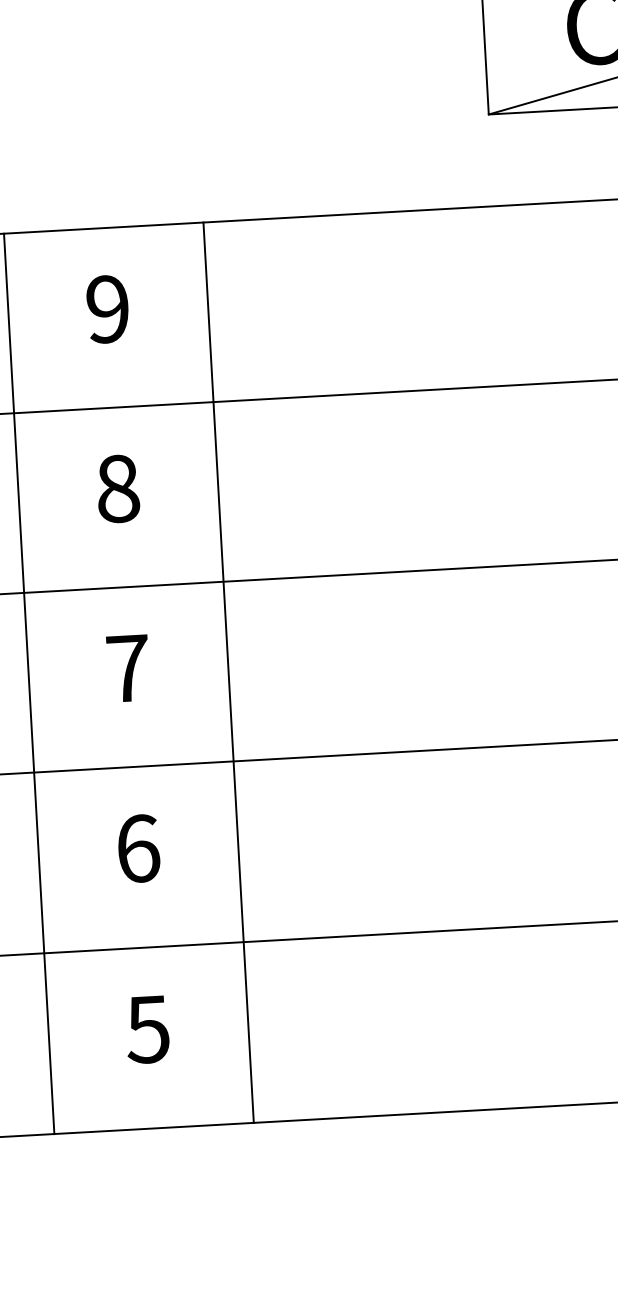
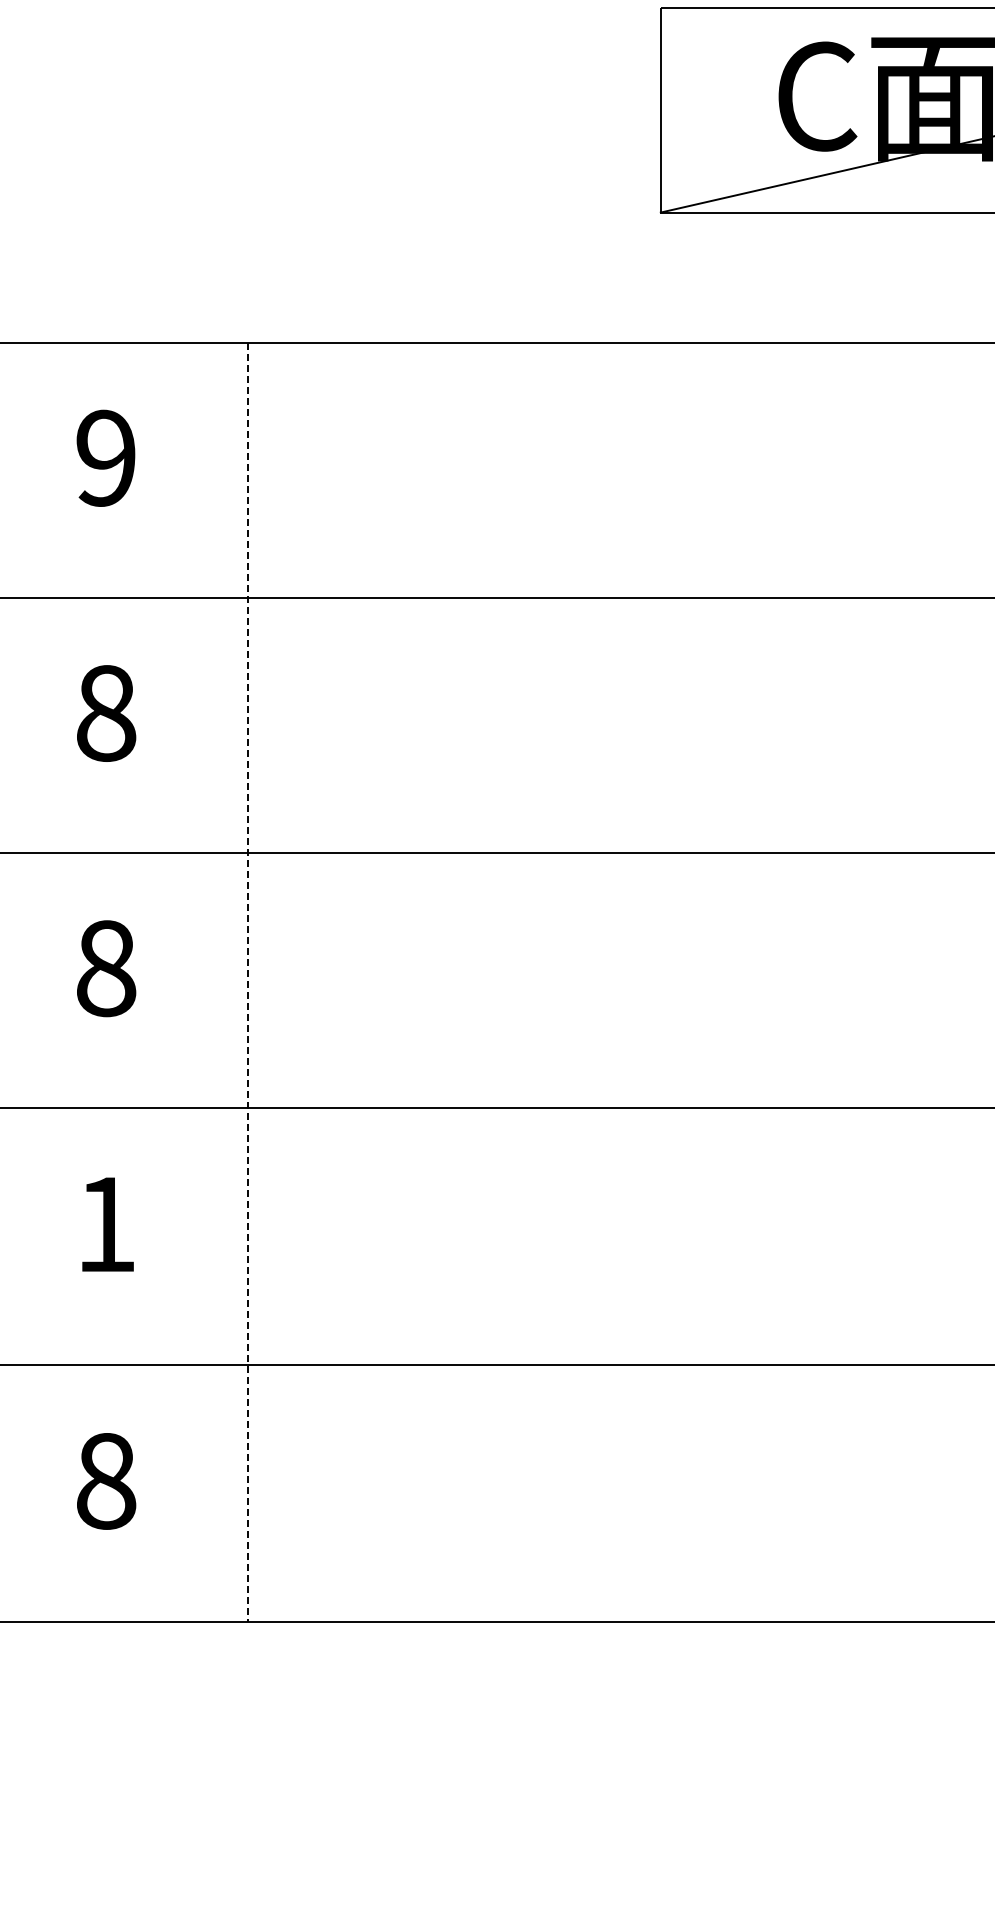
text: (128, 668) -> (106, 968), 7 -> 8
line: (228, 672) -> (248, 982), solid -> dashed
text: (139, 848) -> (107, 1224), 6 -> 1
text: (147, 1029) -> (105, 1481), 5 -> 8

